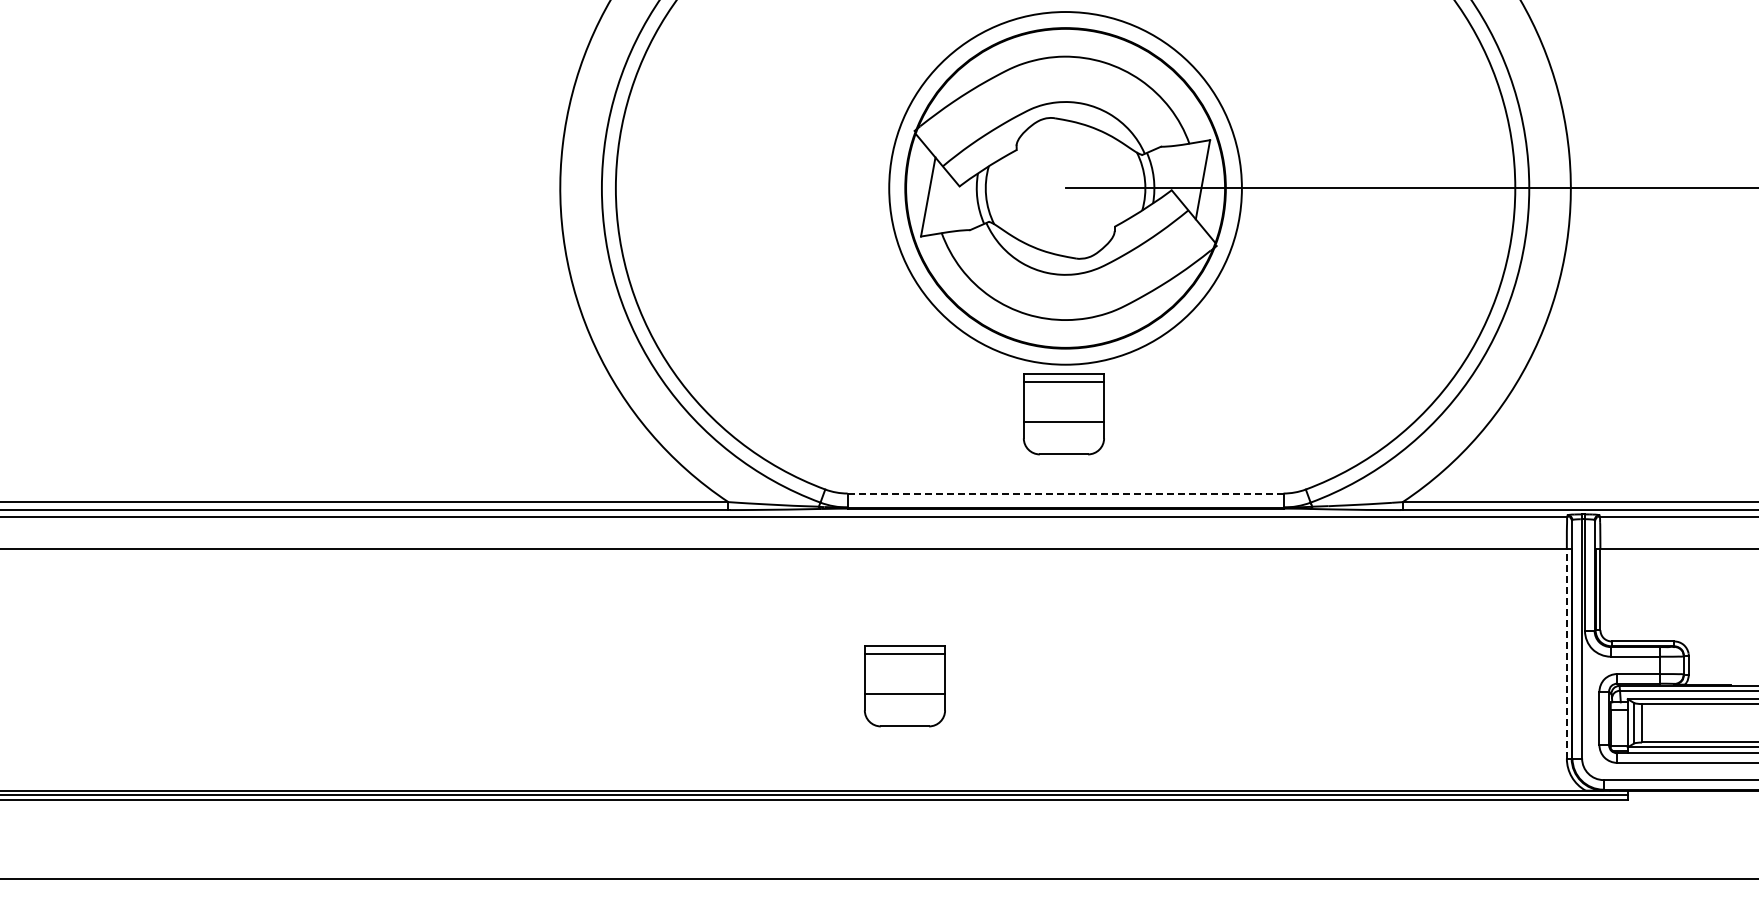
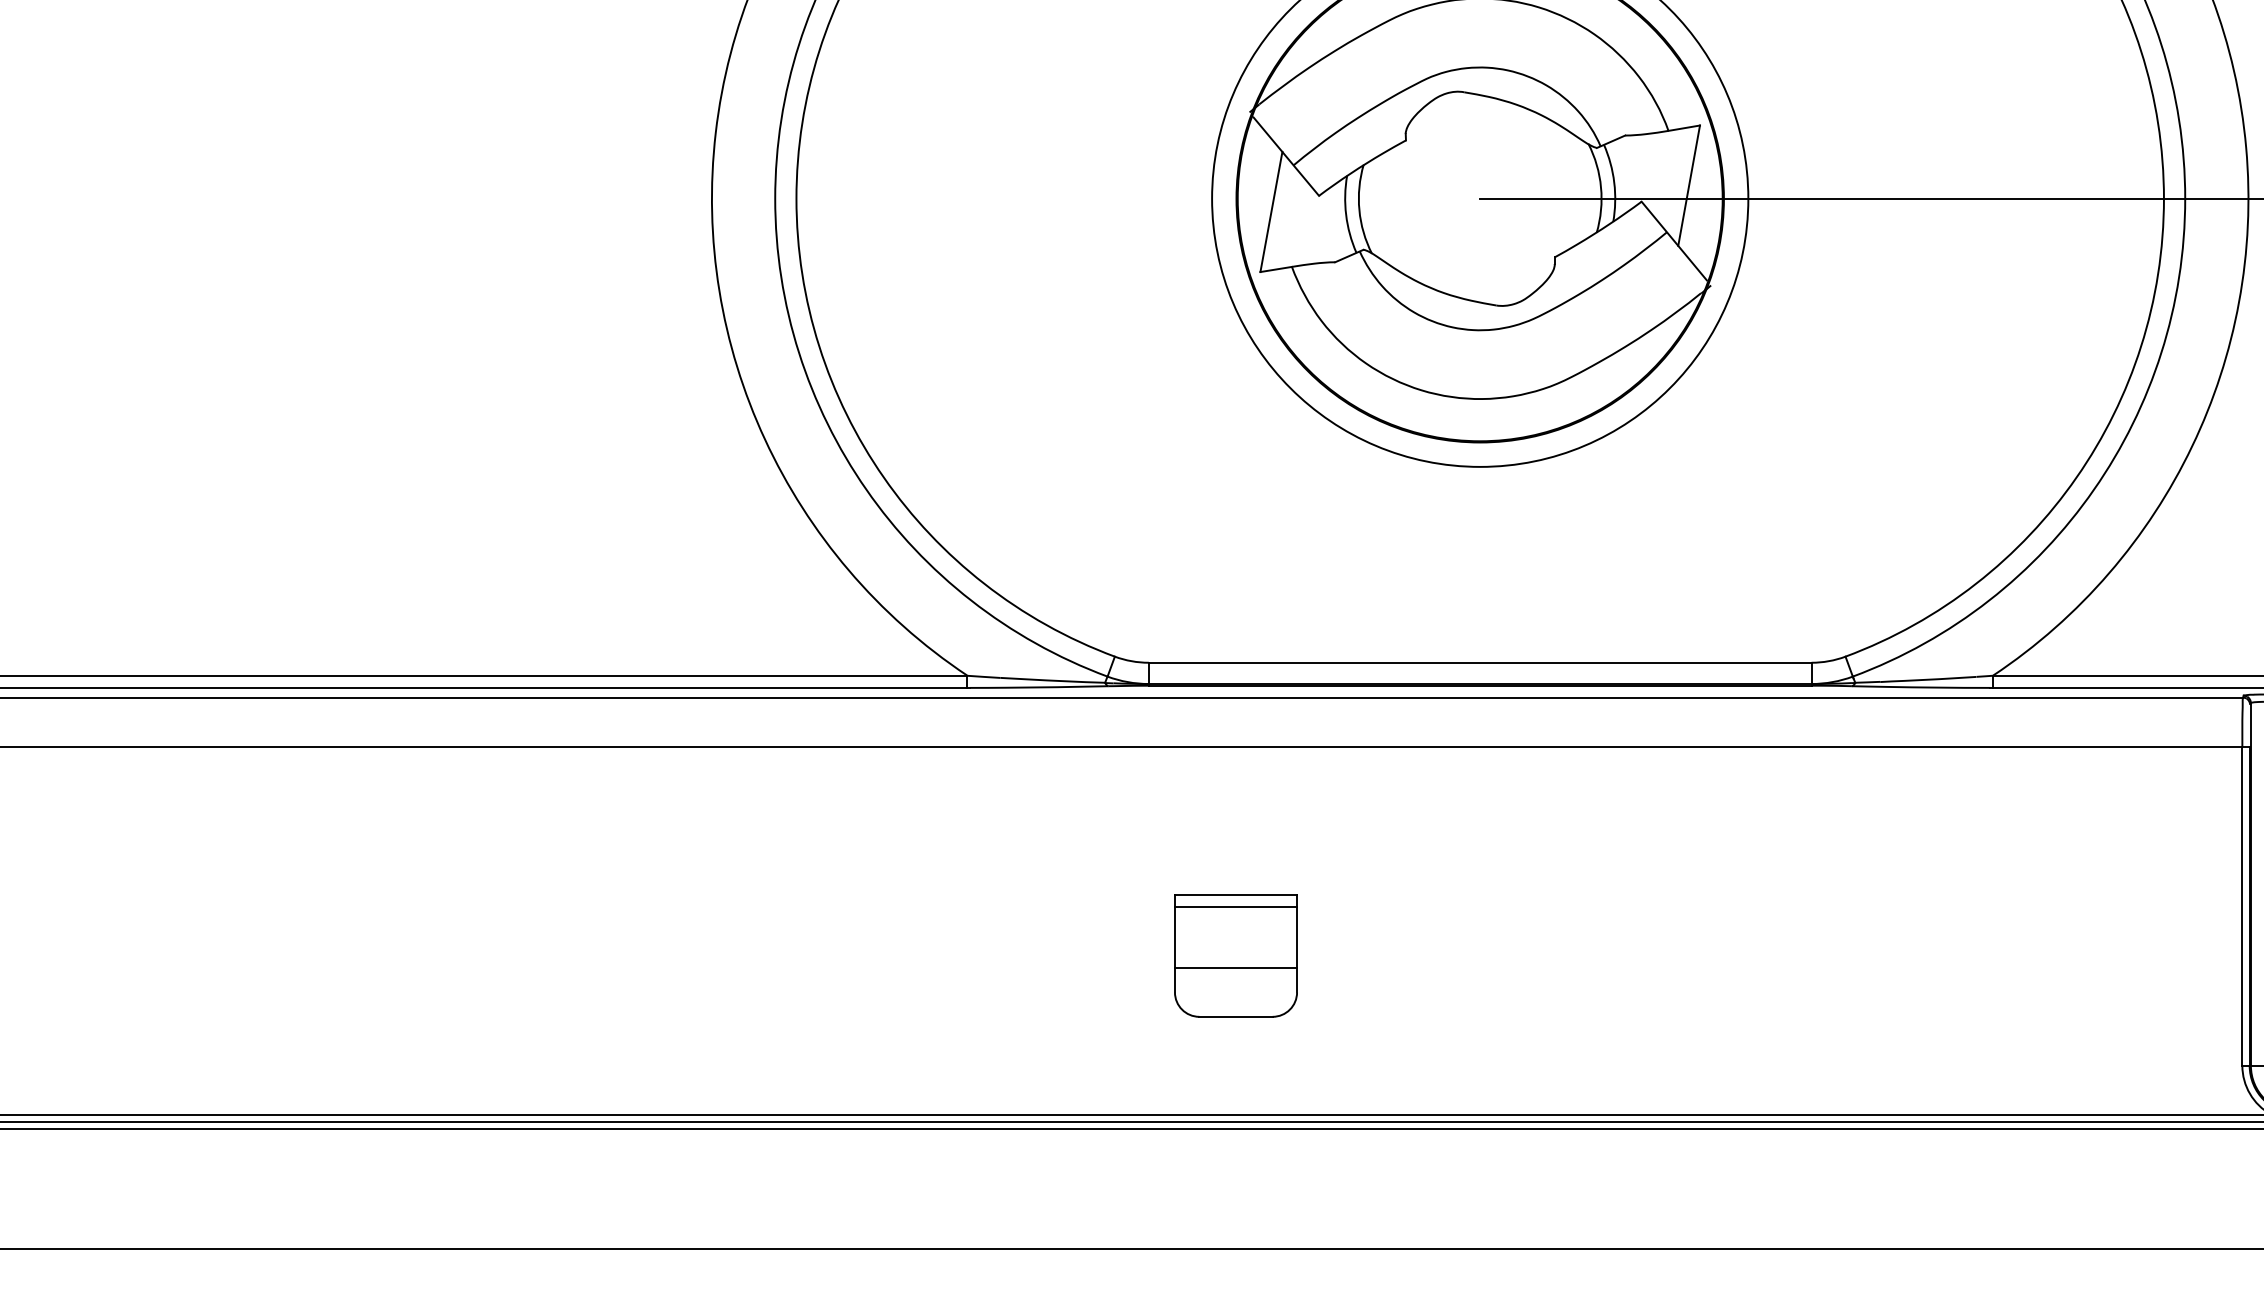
part: (1063, 414) -> (1477, 542), removed
line: (1065, 493) -> (1480, 662), dashed -> solid
line: (1566, 653) -> (2241, 905), dashed -> solid

